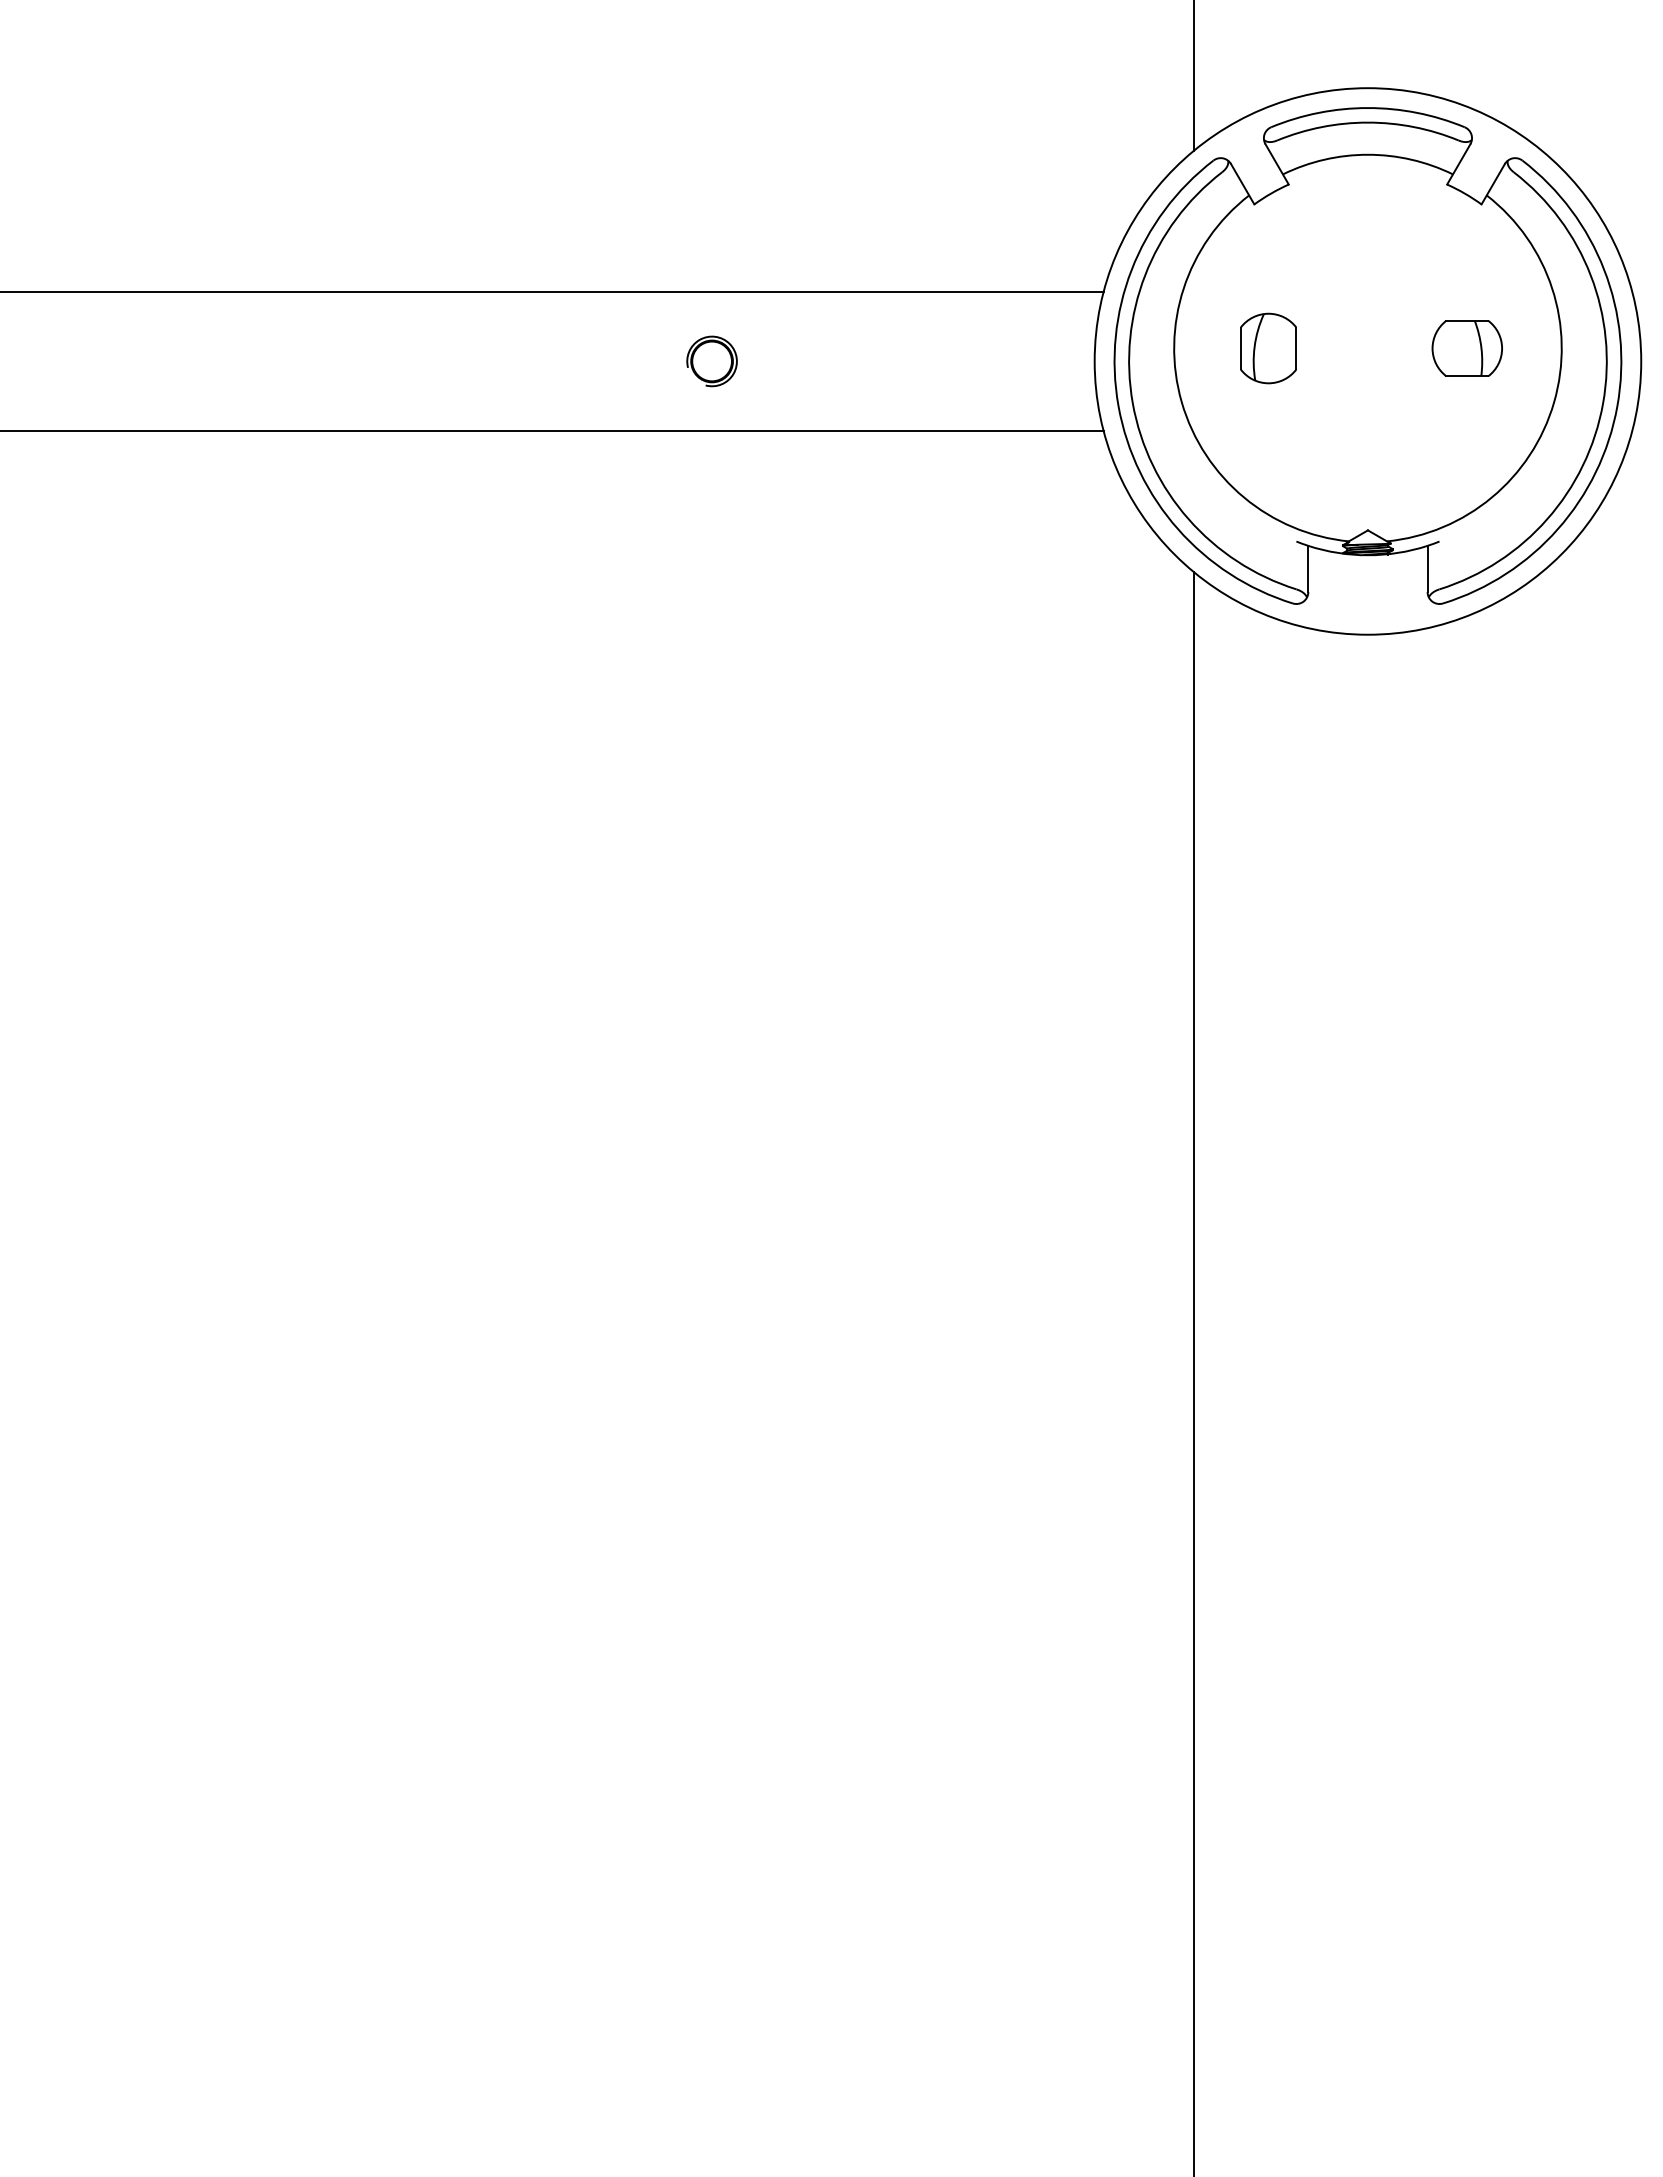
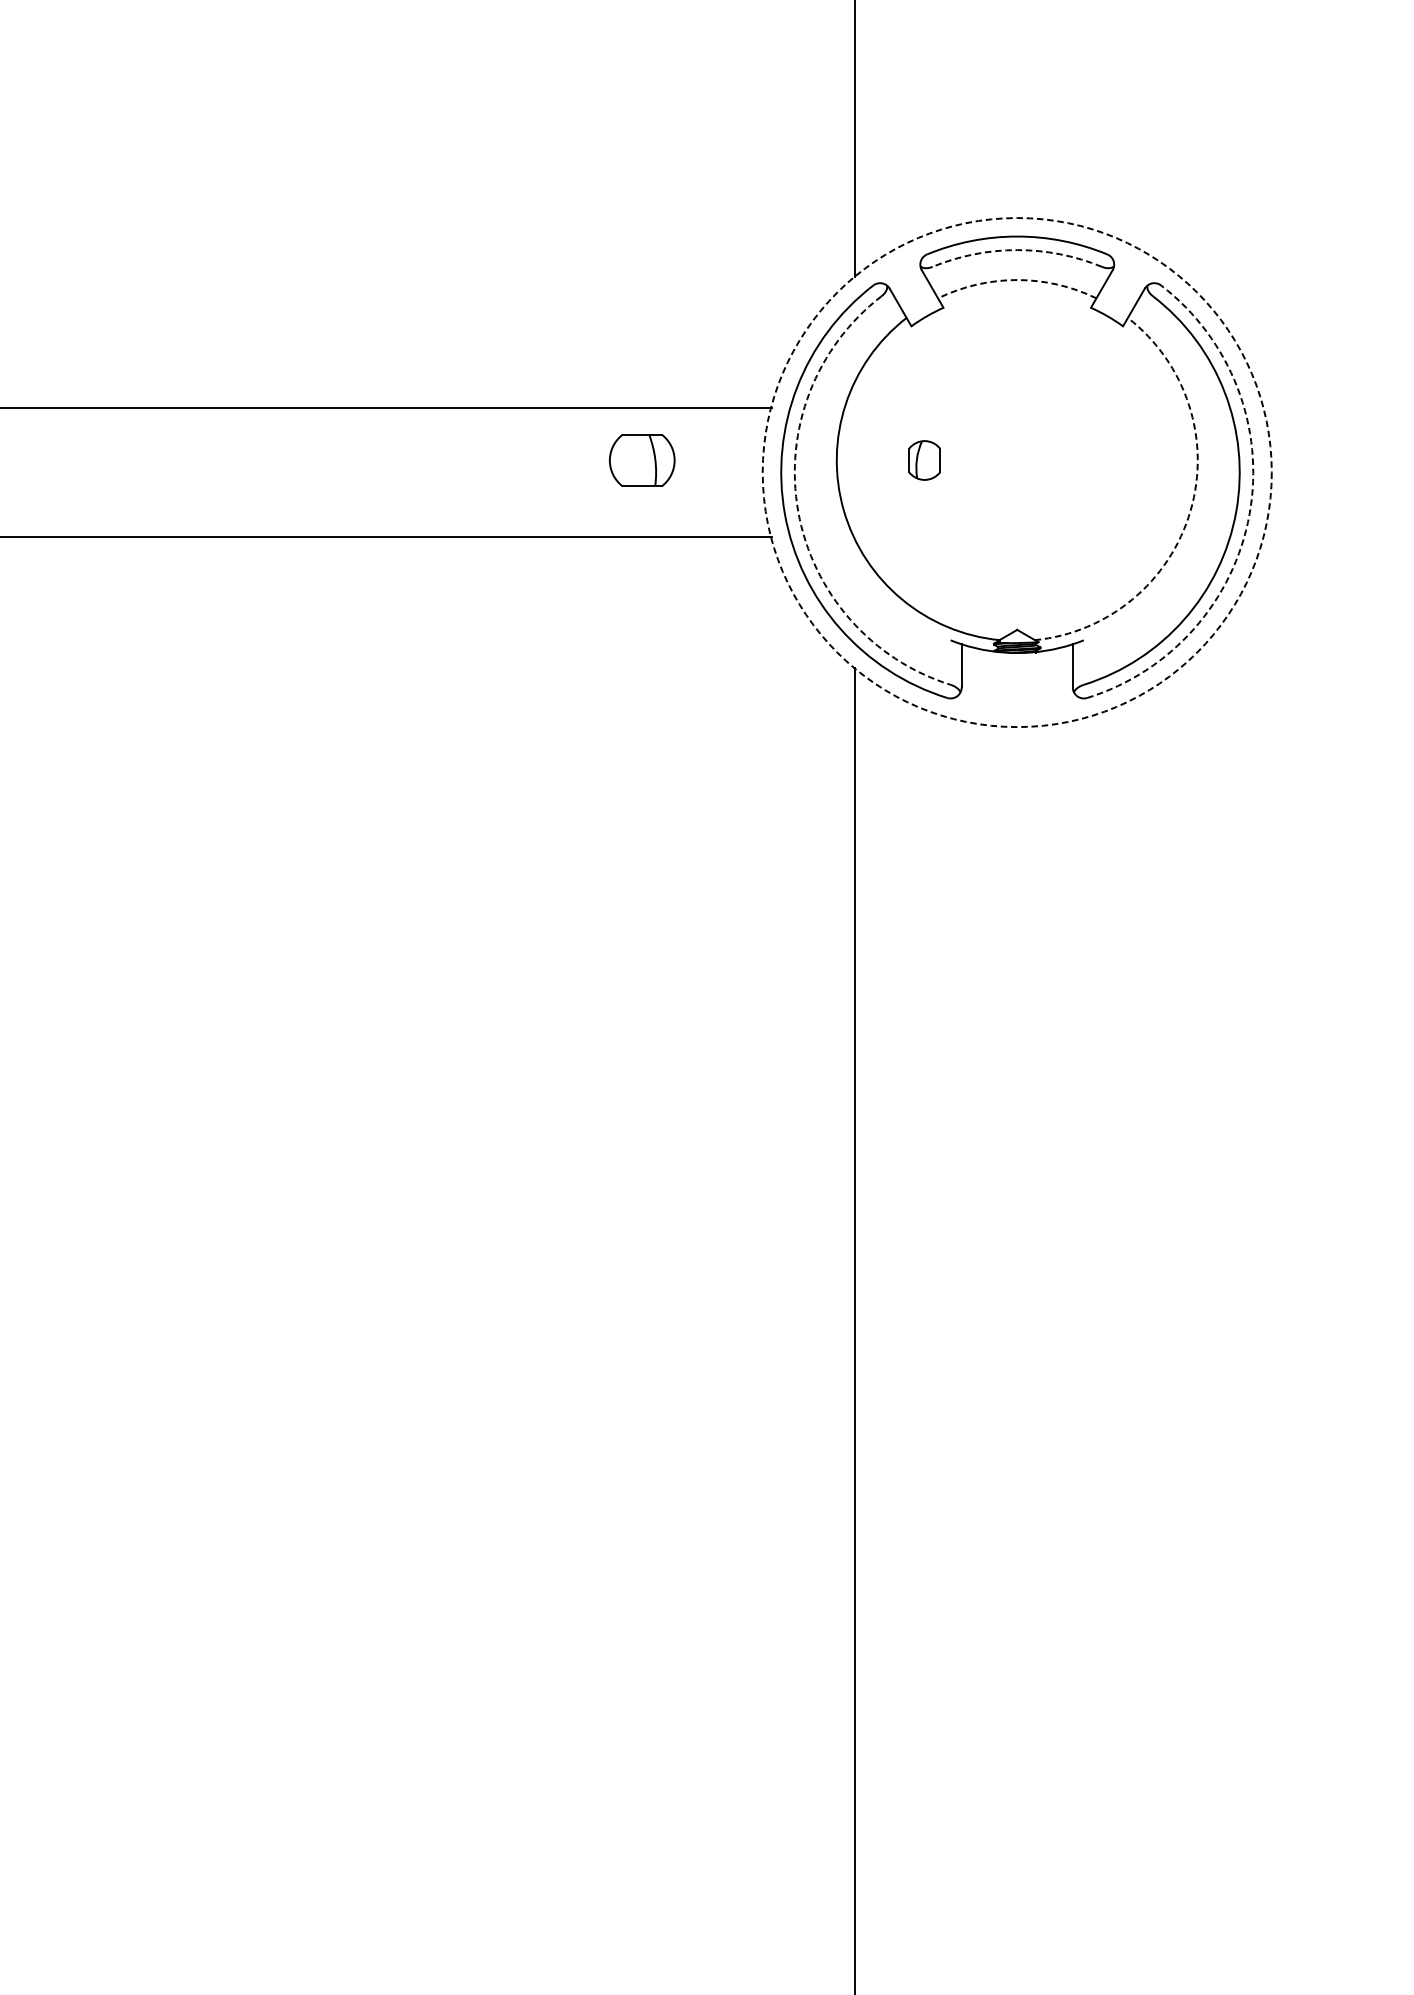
arc: (1367, 122) -> (1016, 250), solid -> dashed
arc: (1367, 154) -> (1016, 279), solid -> dashed
part: (1268, 348) -> (924, 460), size x0.6
part: (1466, 348) -> (641, 460), moved
part: (711, 361) -> (405, 472), removed
circle: (1367, 361) -> (1016, 472), solid -> dashed
arc: (1554, 402) -> (1191, 510), solid -> dashed
arc: (1132, 403) -> (797, 511), solid -> dashed
arc: (1617, 406) -> (1249, 514), solid -> dashed

